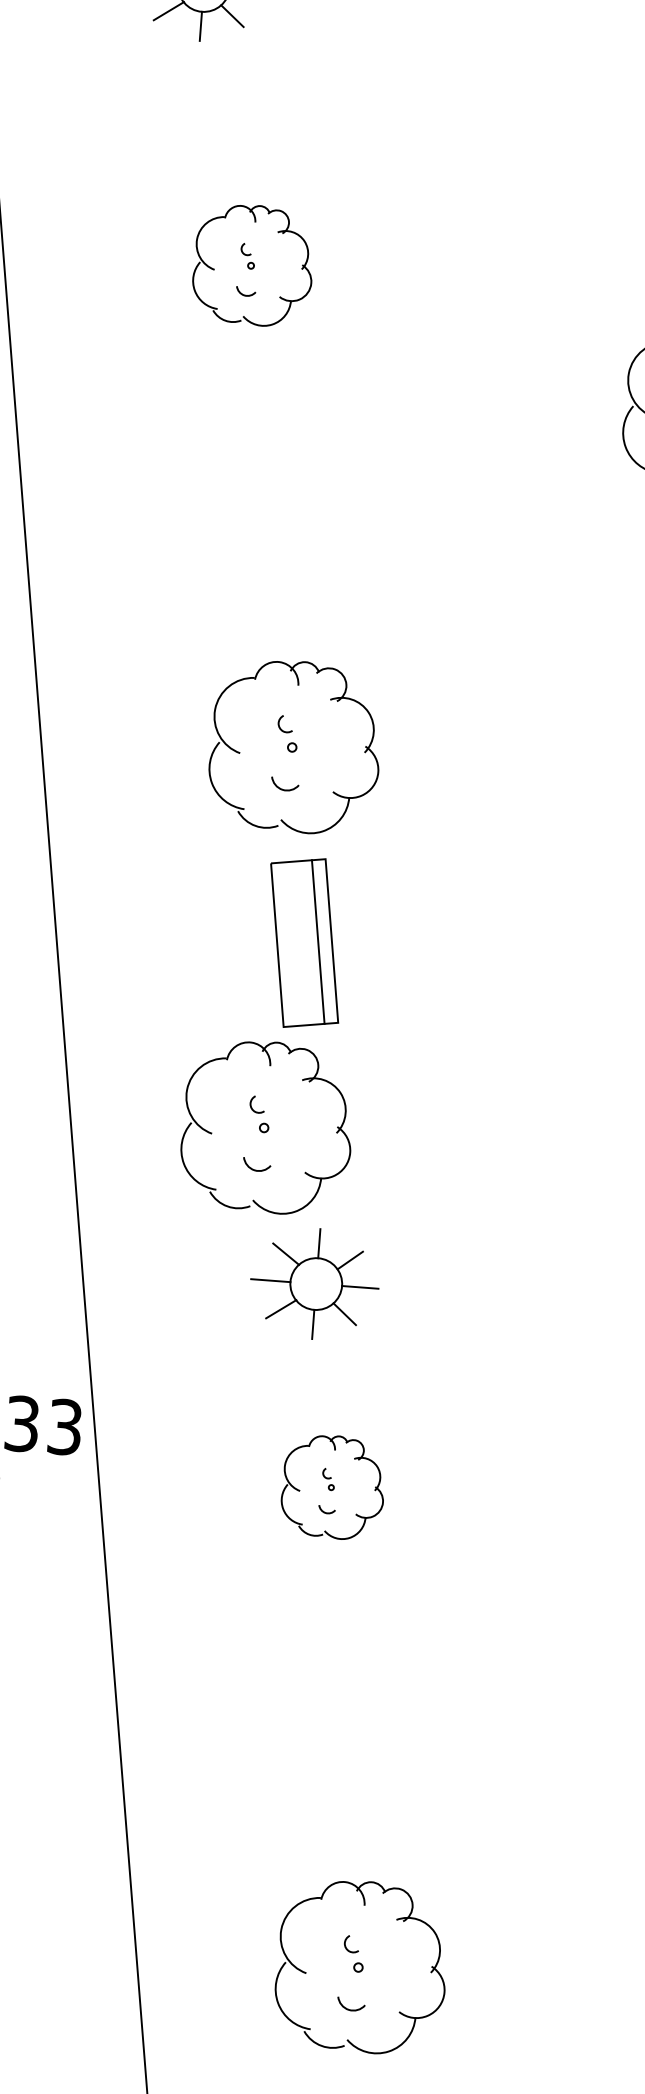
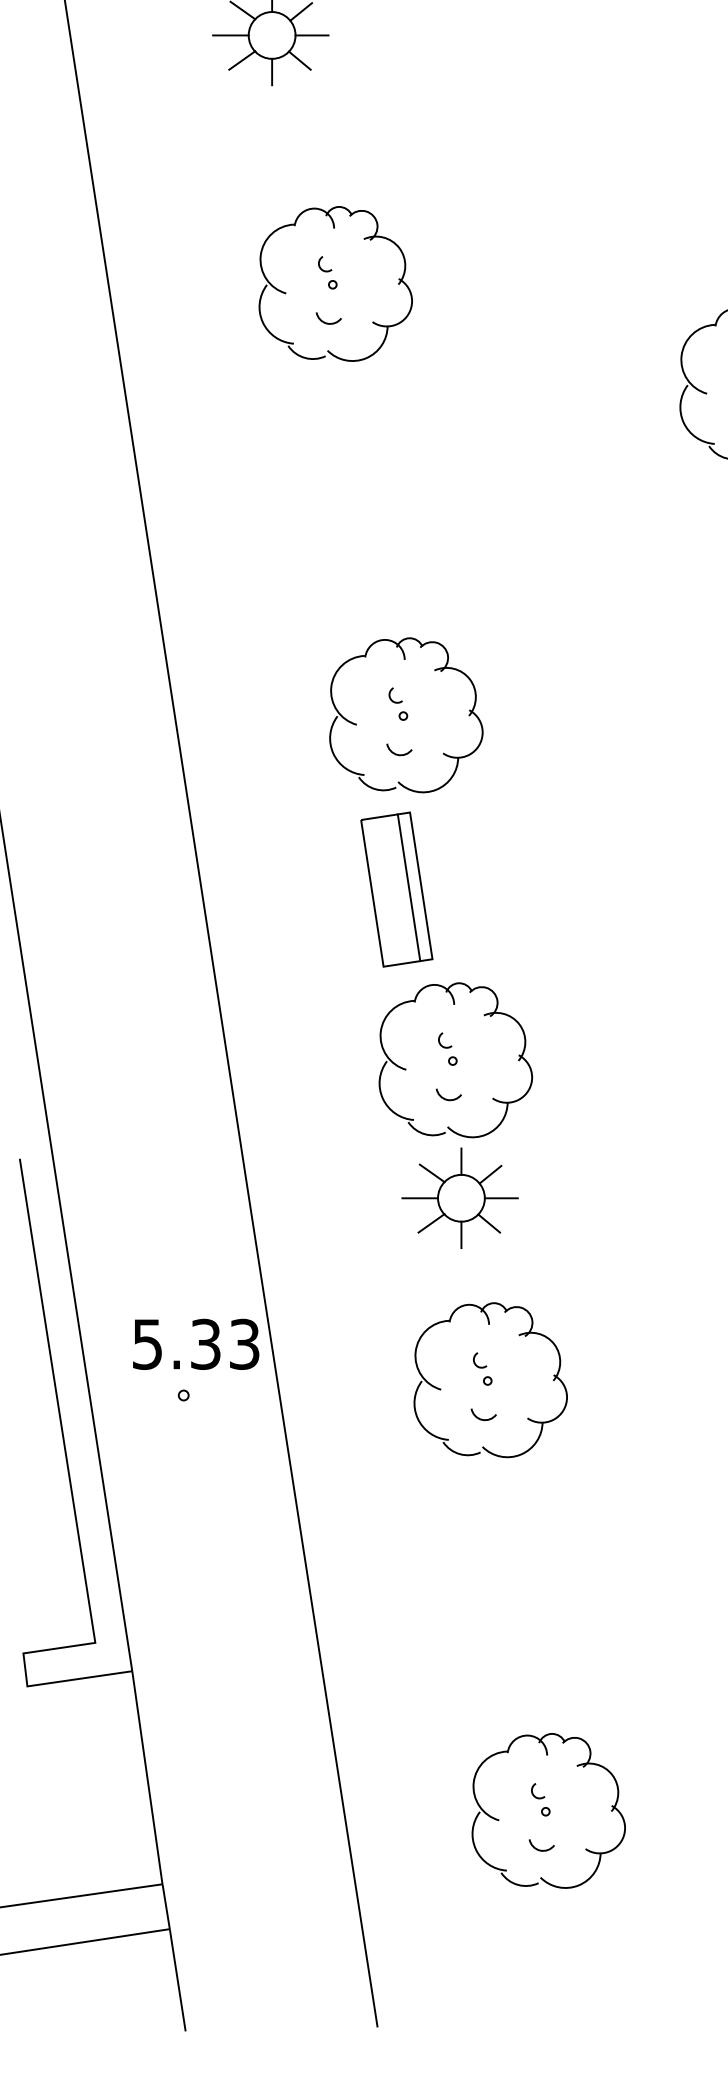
part: (253, 264) -> (335, 283), size x1.43
part: (304, 942) -> (396, 889), moved
part: (267, 1127) -> (455, 1060), moved
part: (333, 1487) -> (490, 1380), size x1.67

